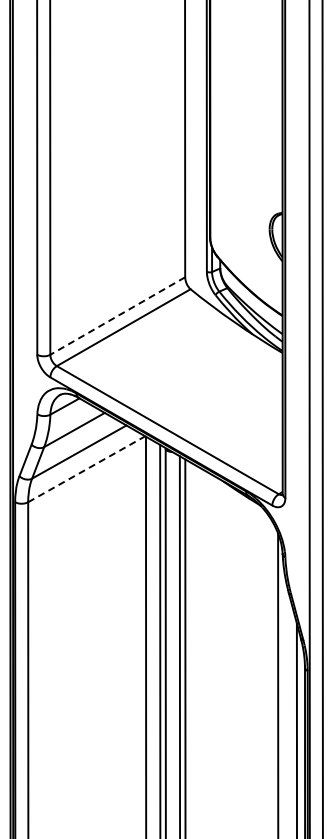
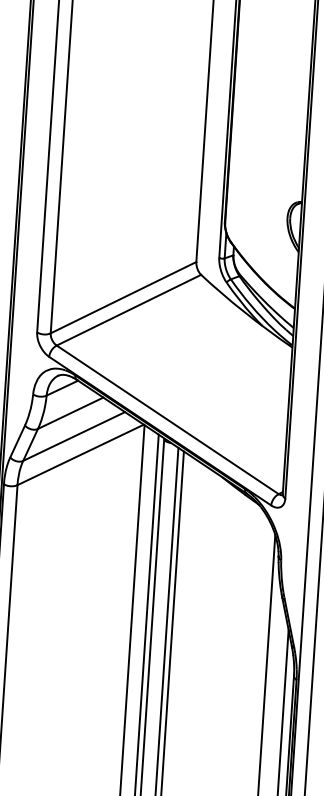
line: (117, 316) -> (123, 298), dashed -> solid
line: (87, 469) -> (81, 455), dashed -> solid

